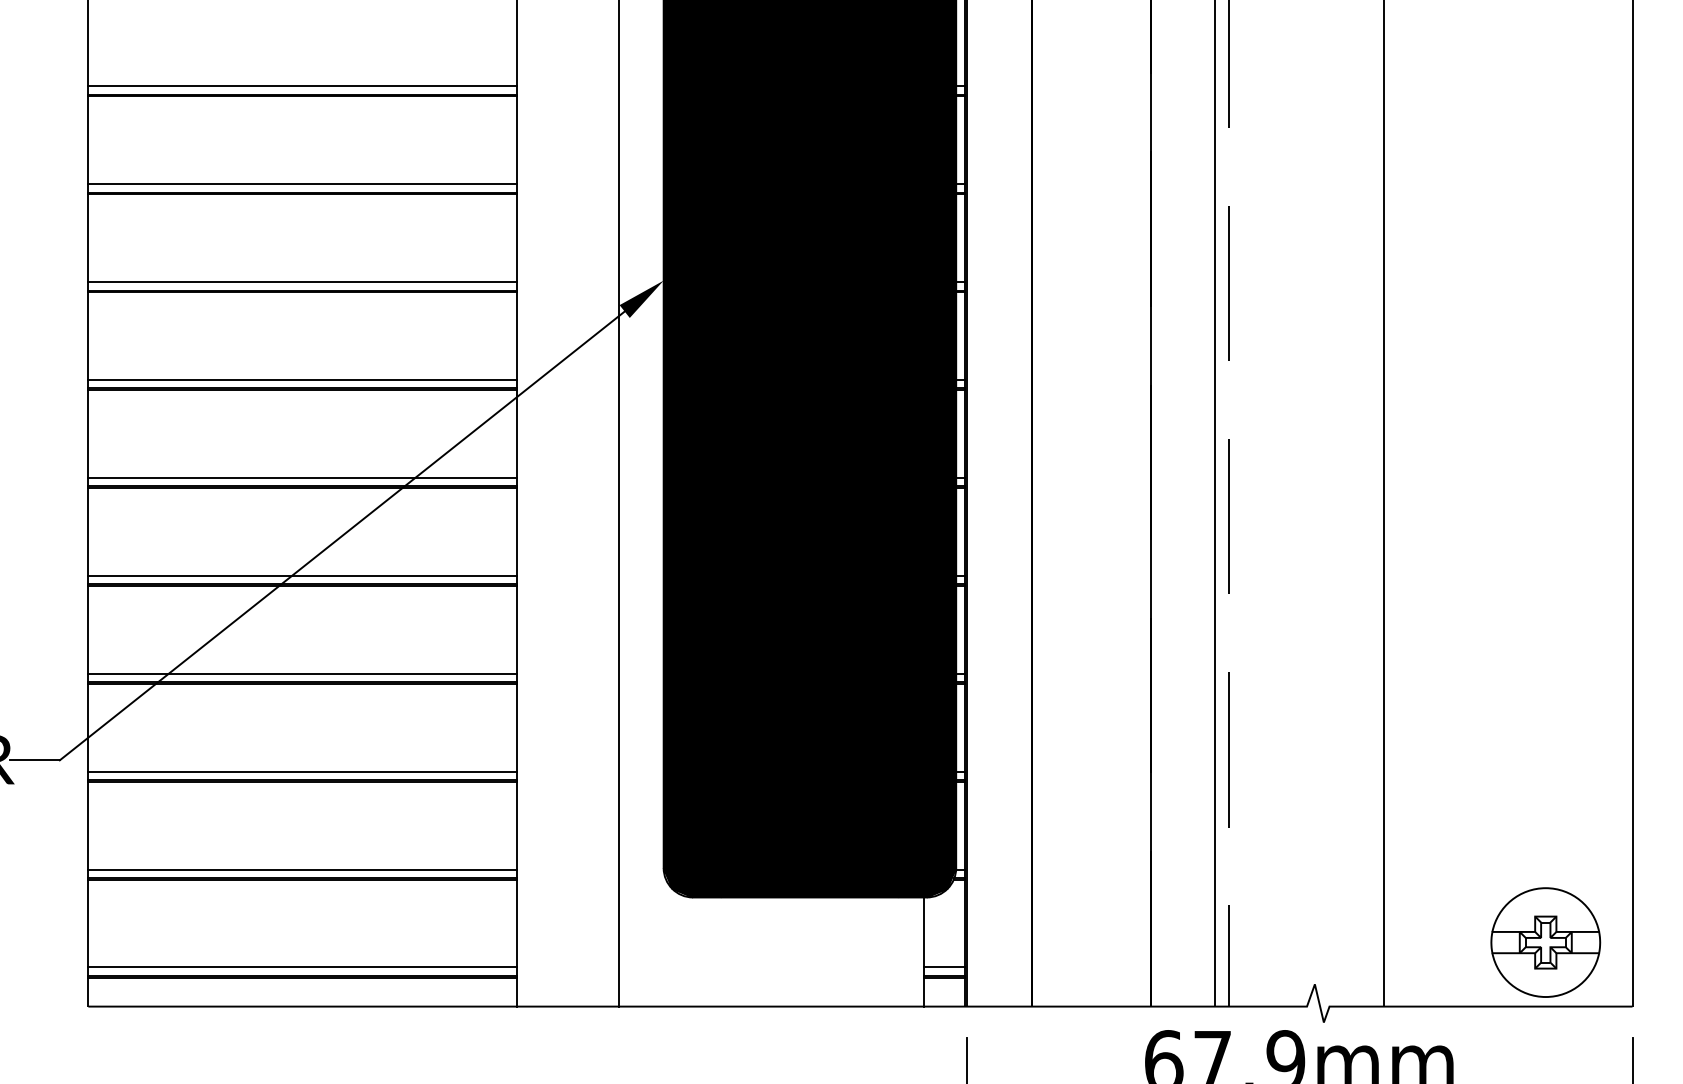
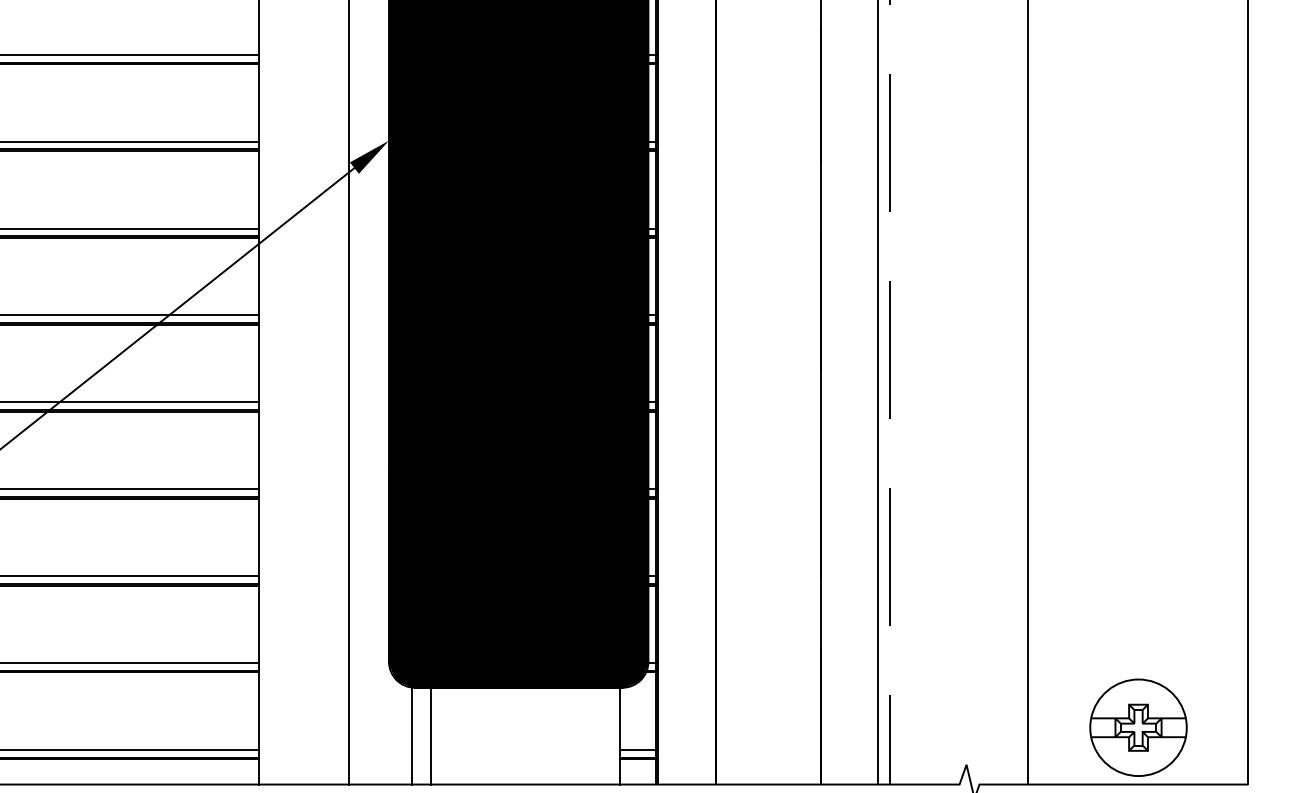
part: (1545, 942) -> (1138, 727), moved
line: (689, 951) -> (411, 735), added
line: (710, 951) -> (430, 735), added

